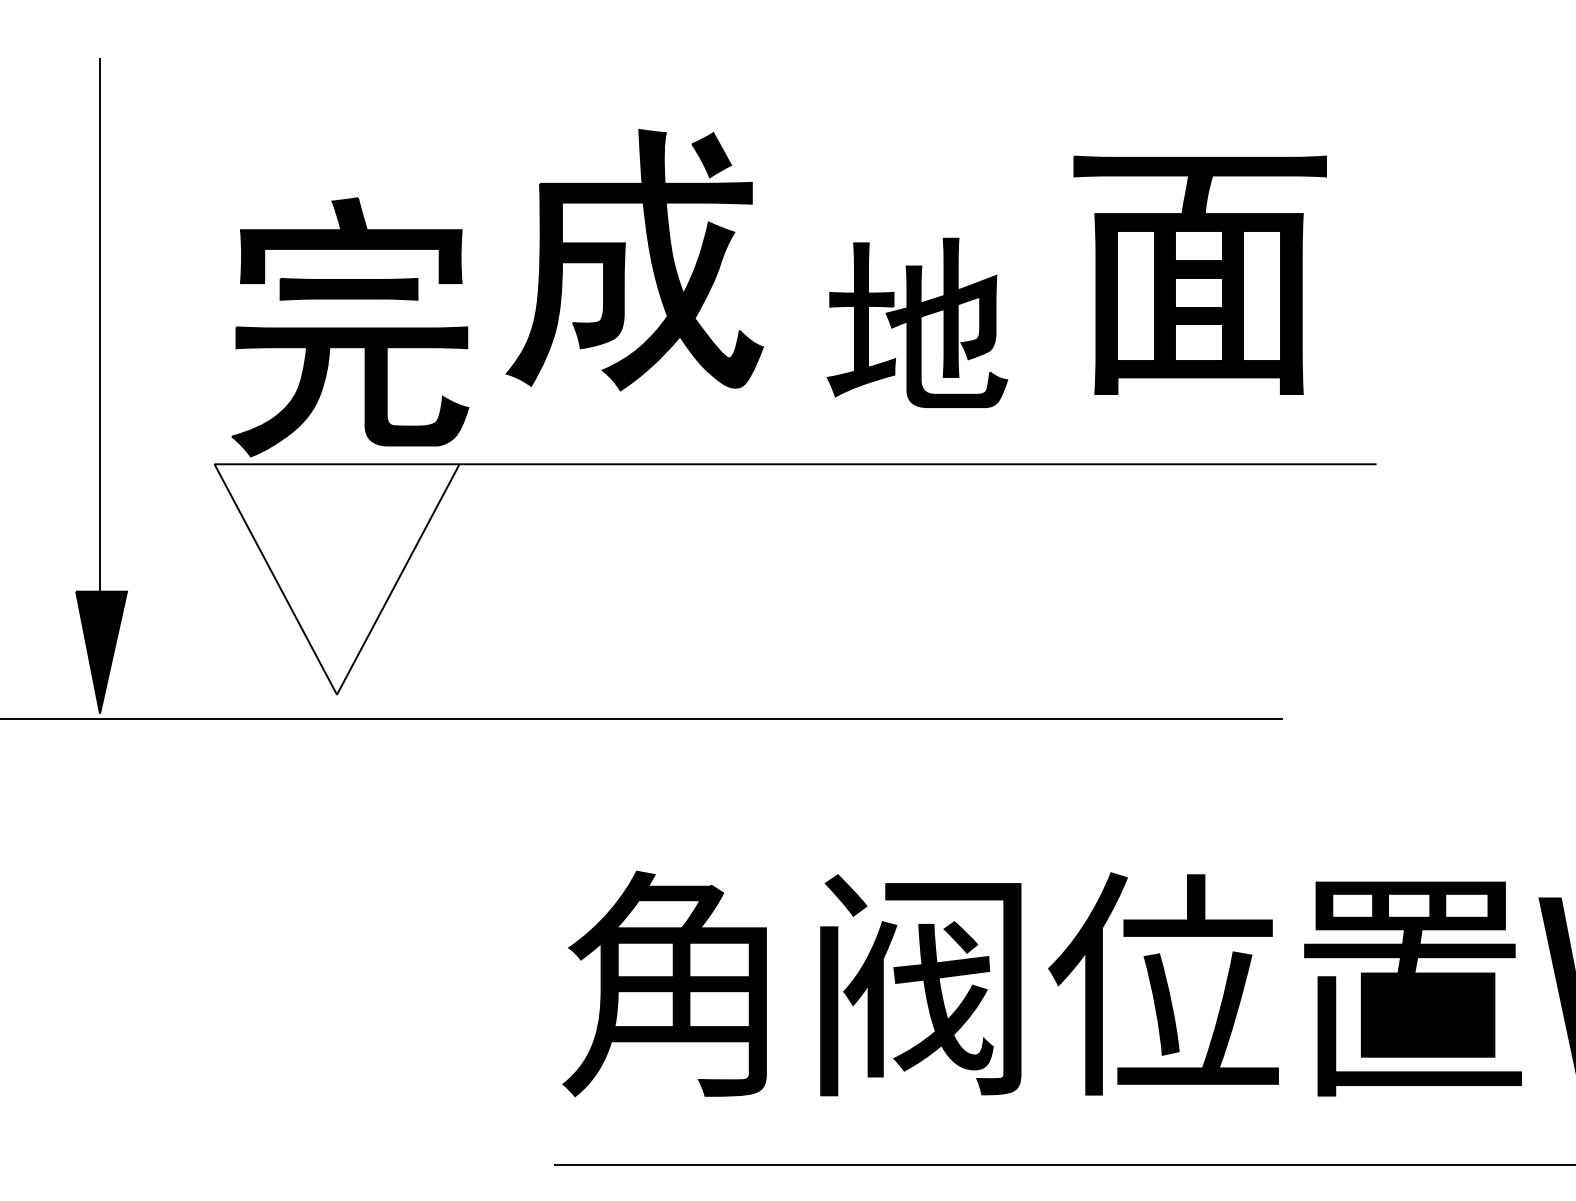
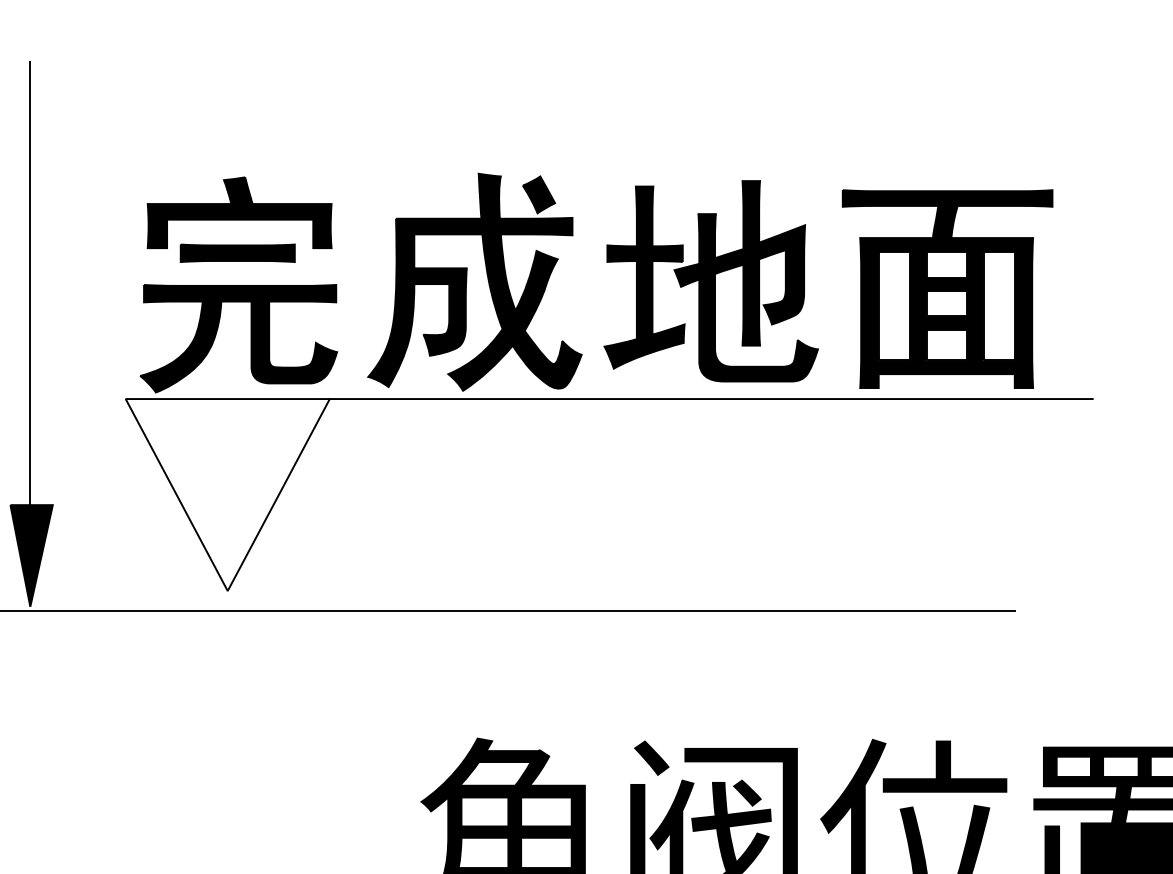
part: (625, 259) -> (467, 281), moved
part: (1199, 274) -> (947, 288), moved
part: (917, 322) -> (711, 280), size x1.43

